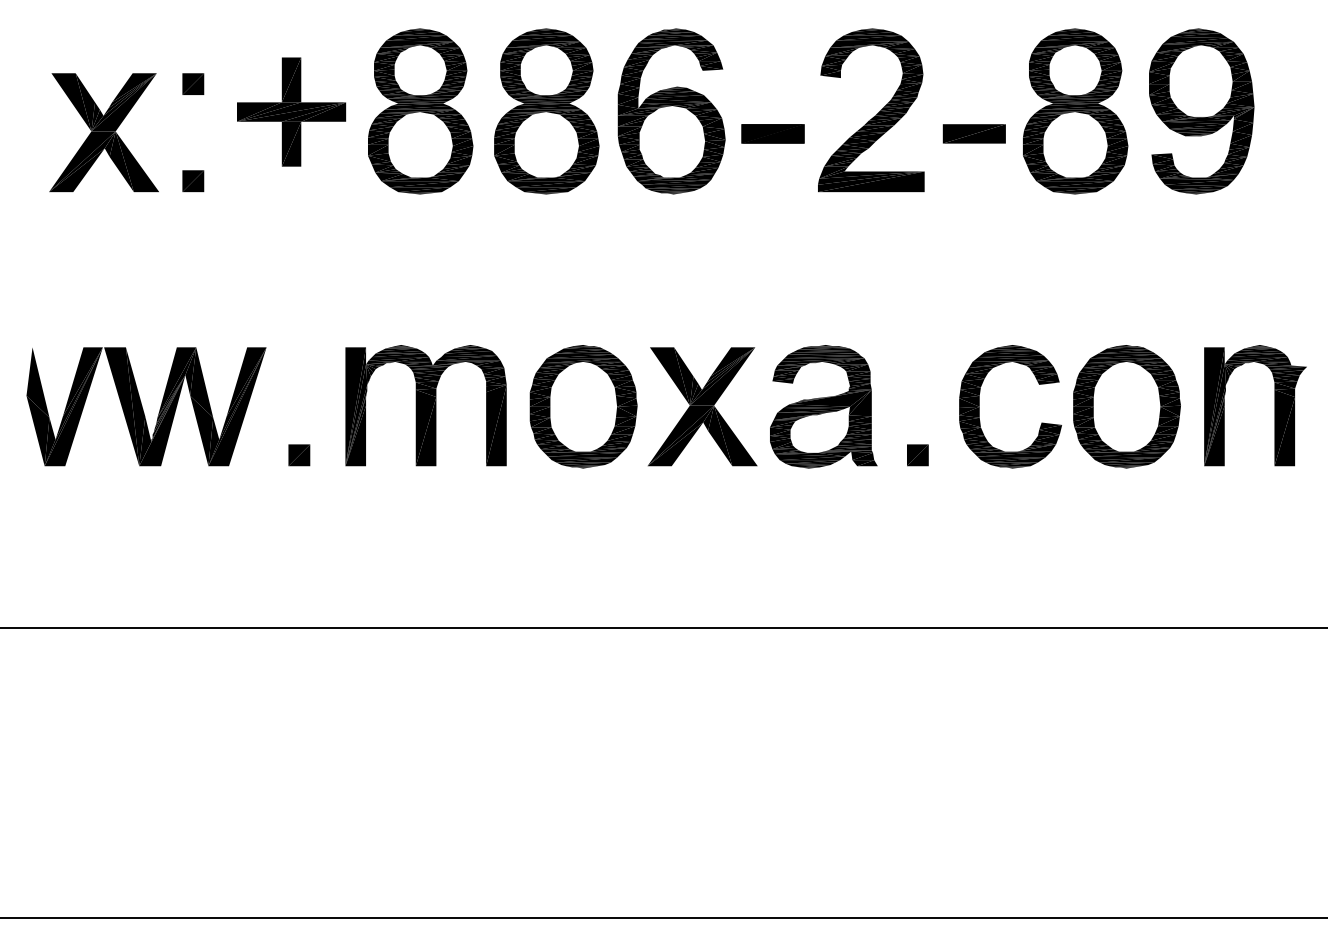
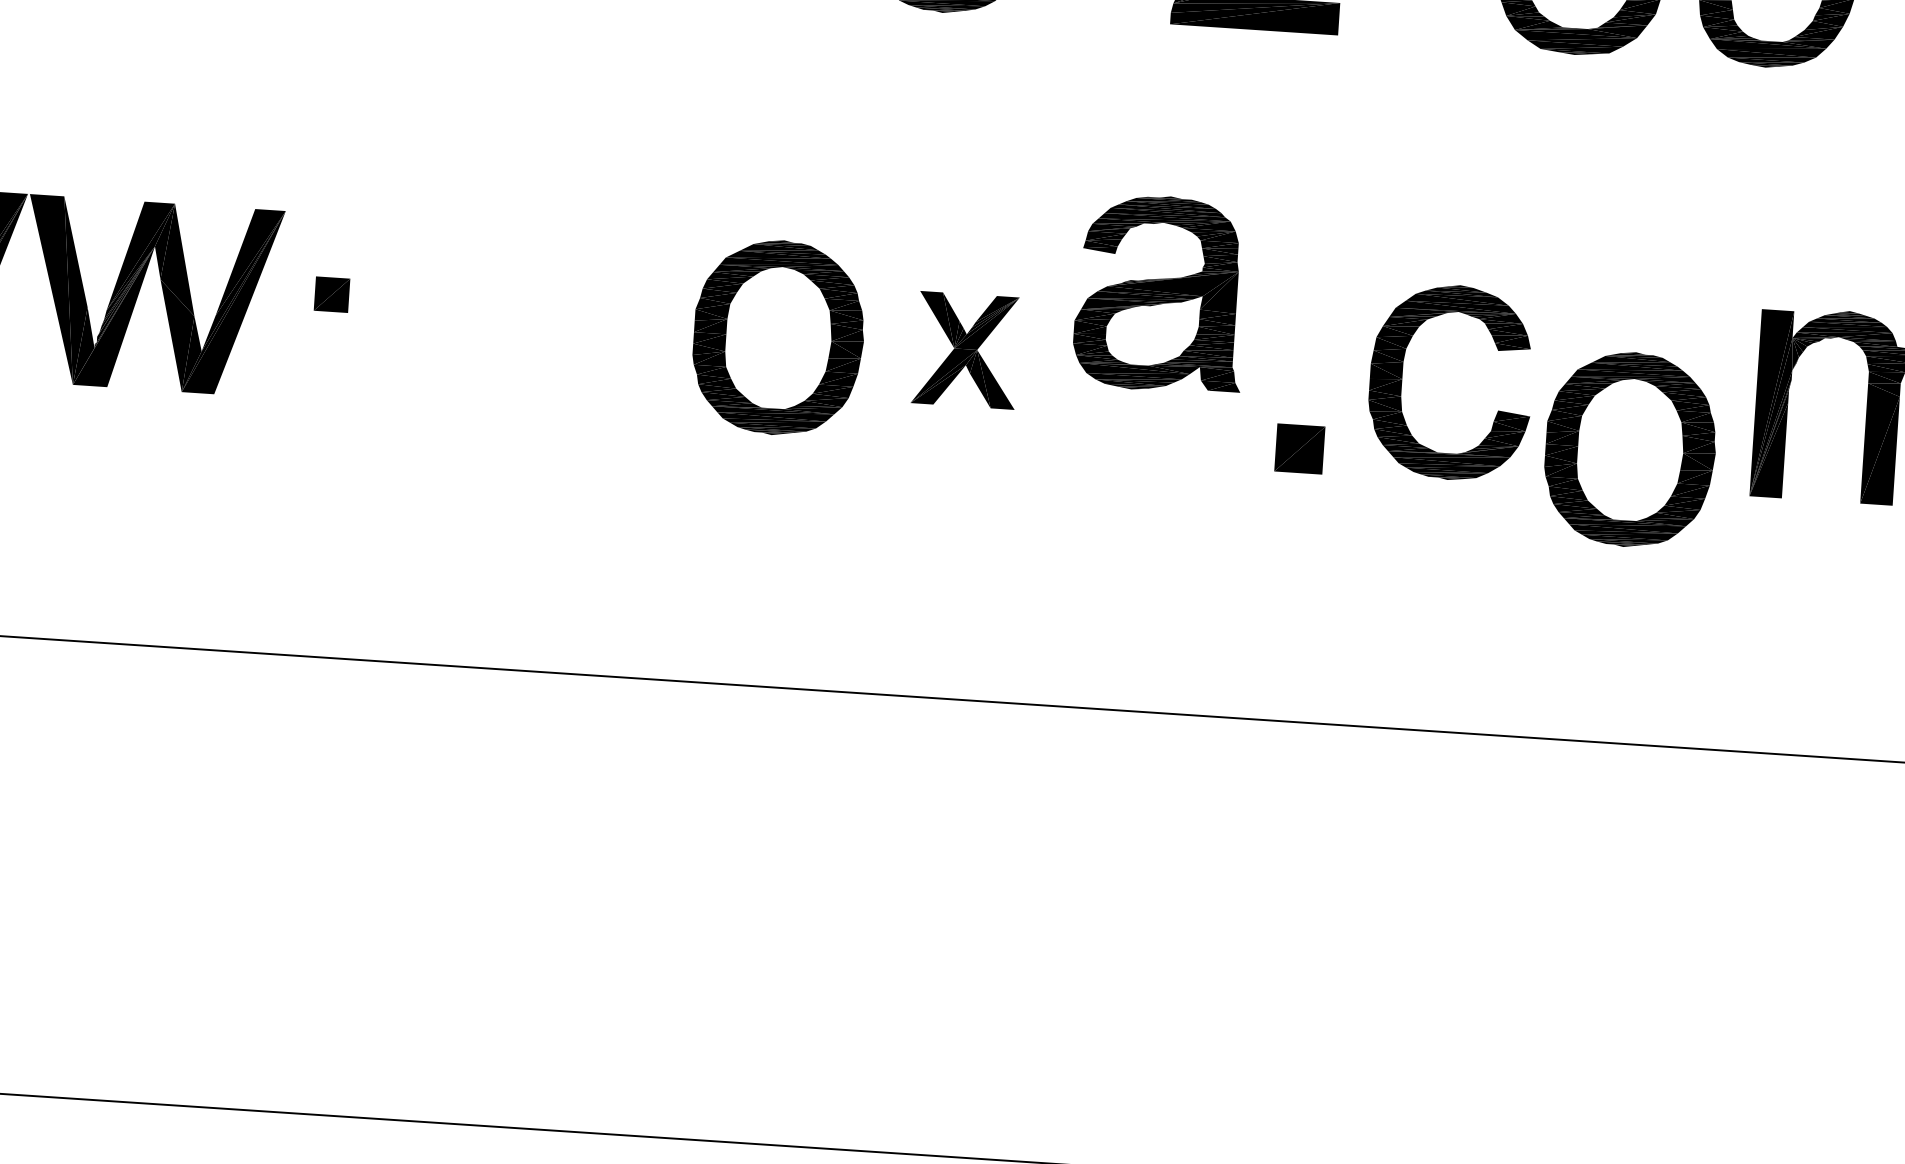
part: (425, 405) -> (529, 319), removed
part: (702, 406) -> (965, 349), size x0.6
part: (823, 406) -> (1161, 293), moved
part: (1126, 406) -> (1629, 449), moved
part: (299, 455) -> (332, 295), moved
part: (917, 455) -> (1299, 449), size x1.4

